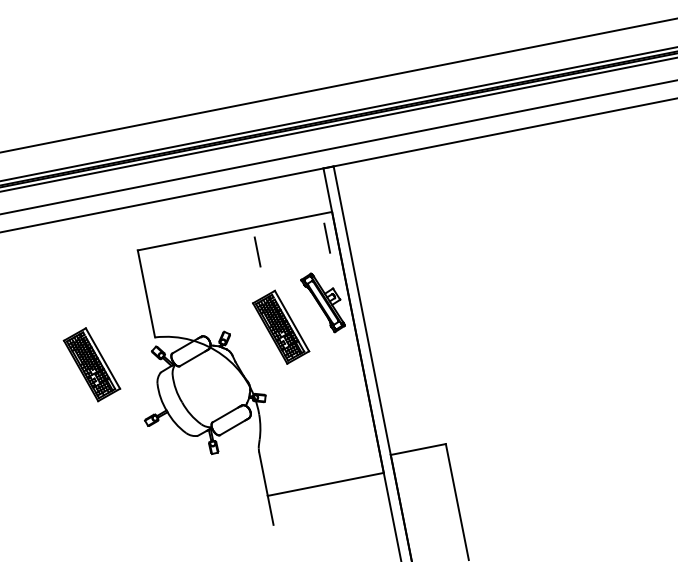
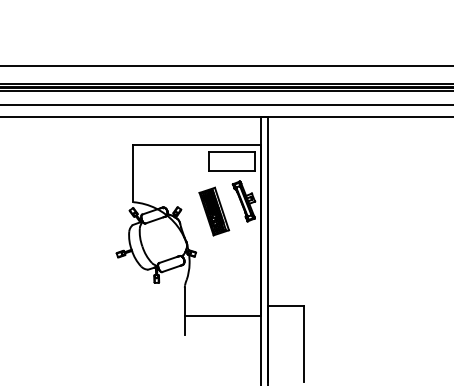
line: (289, 230) -> (231, 151), added
line: (294, 259) -> (231, 170), added
part: (92, 364) -> (90, 211), removed

